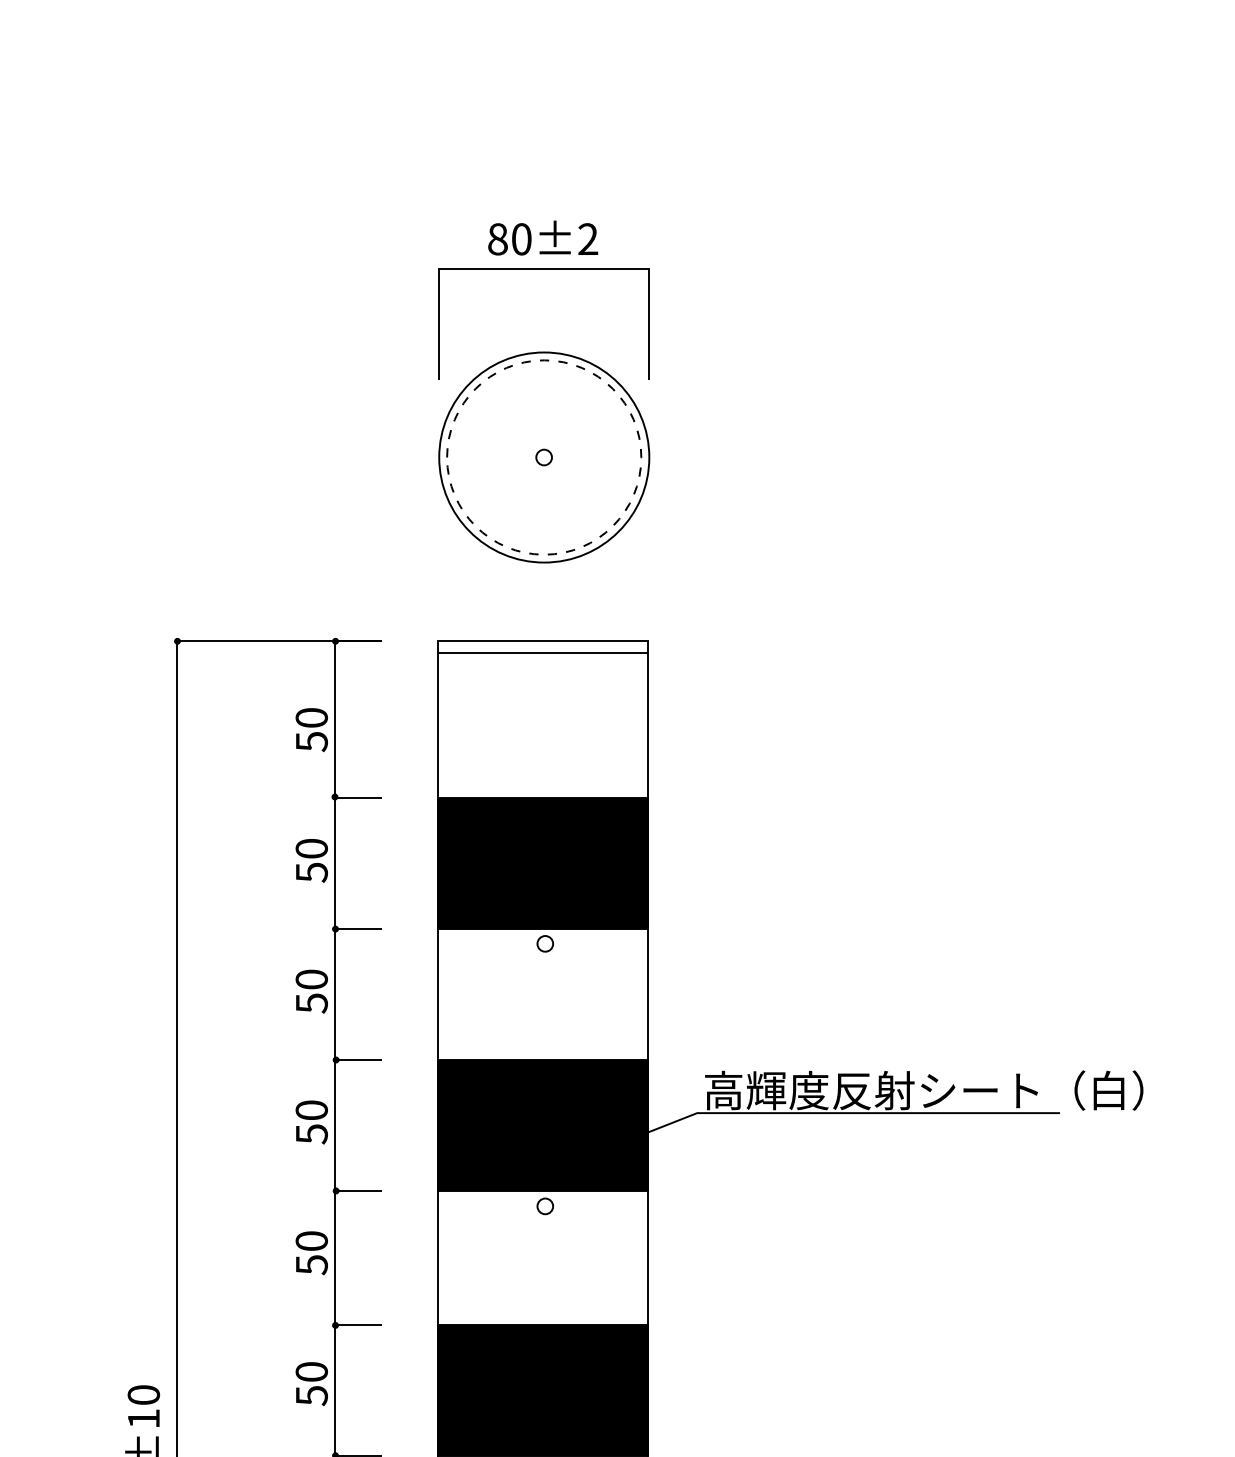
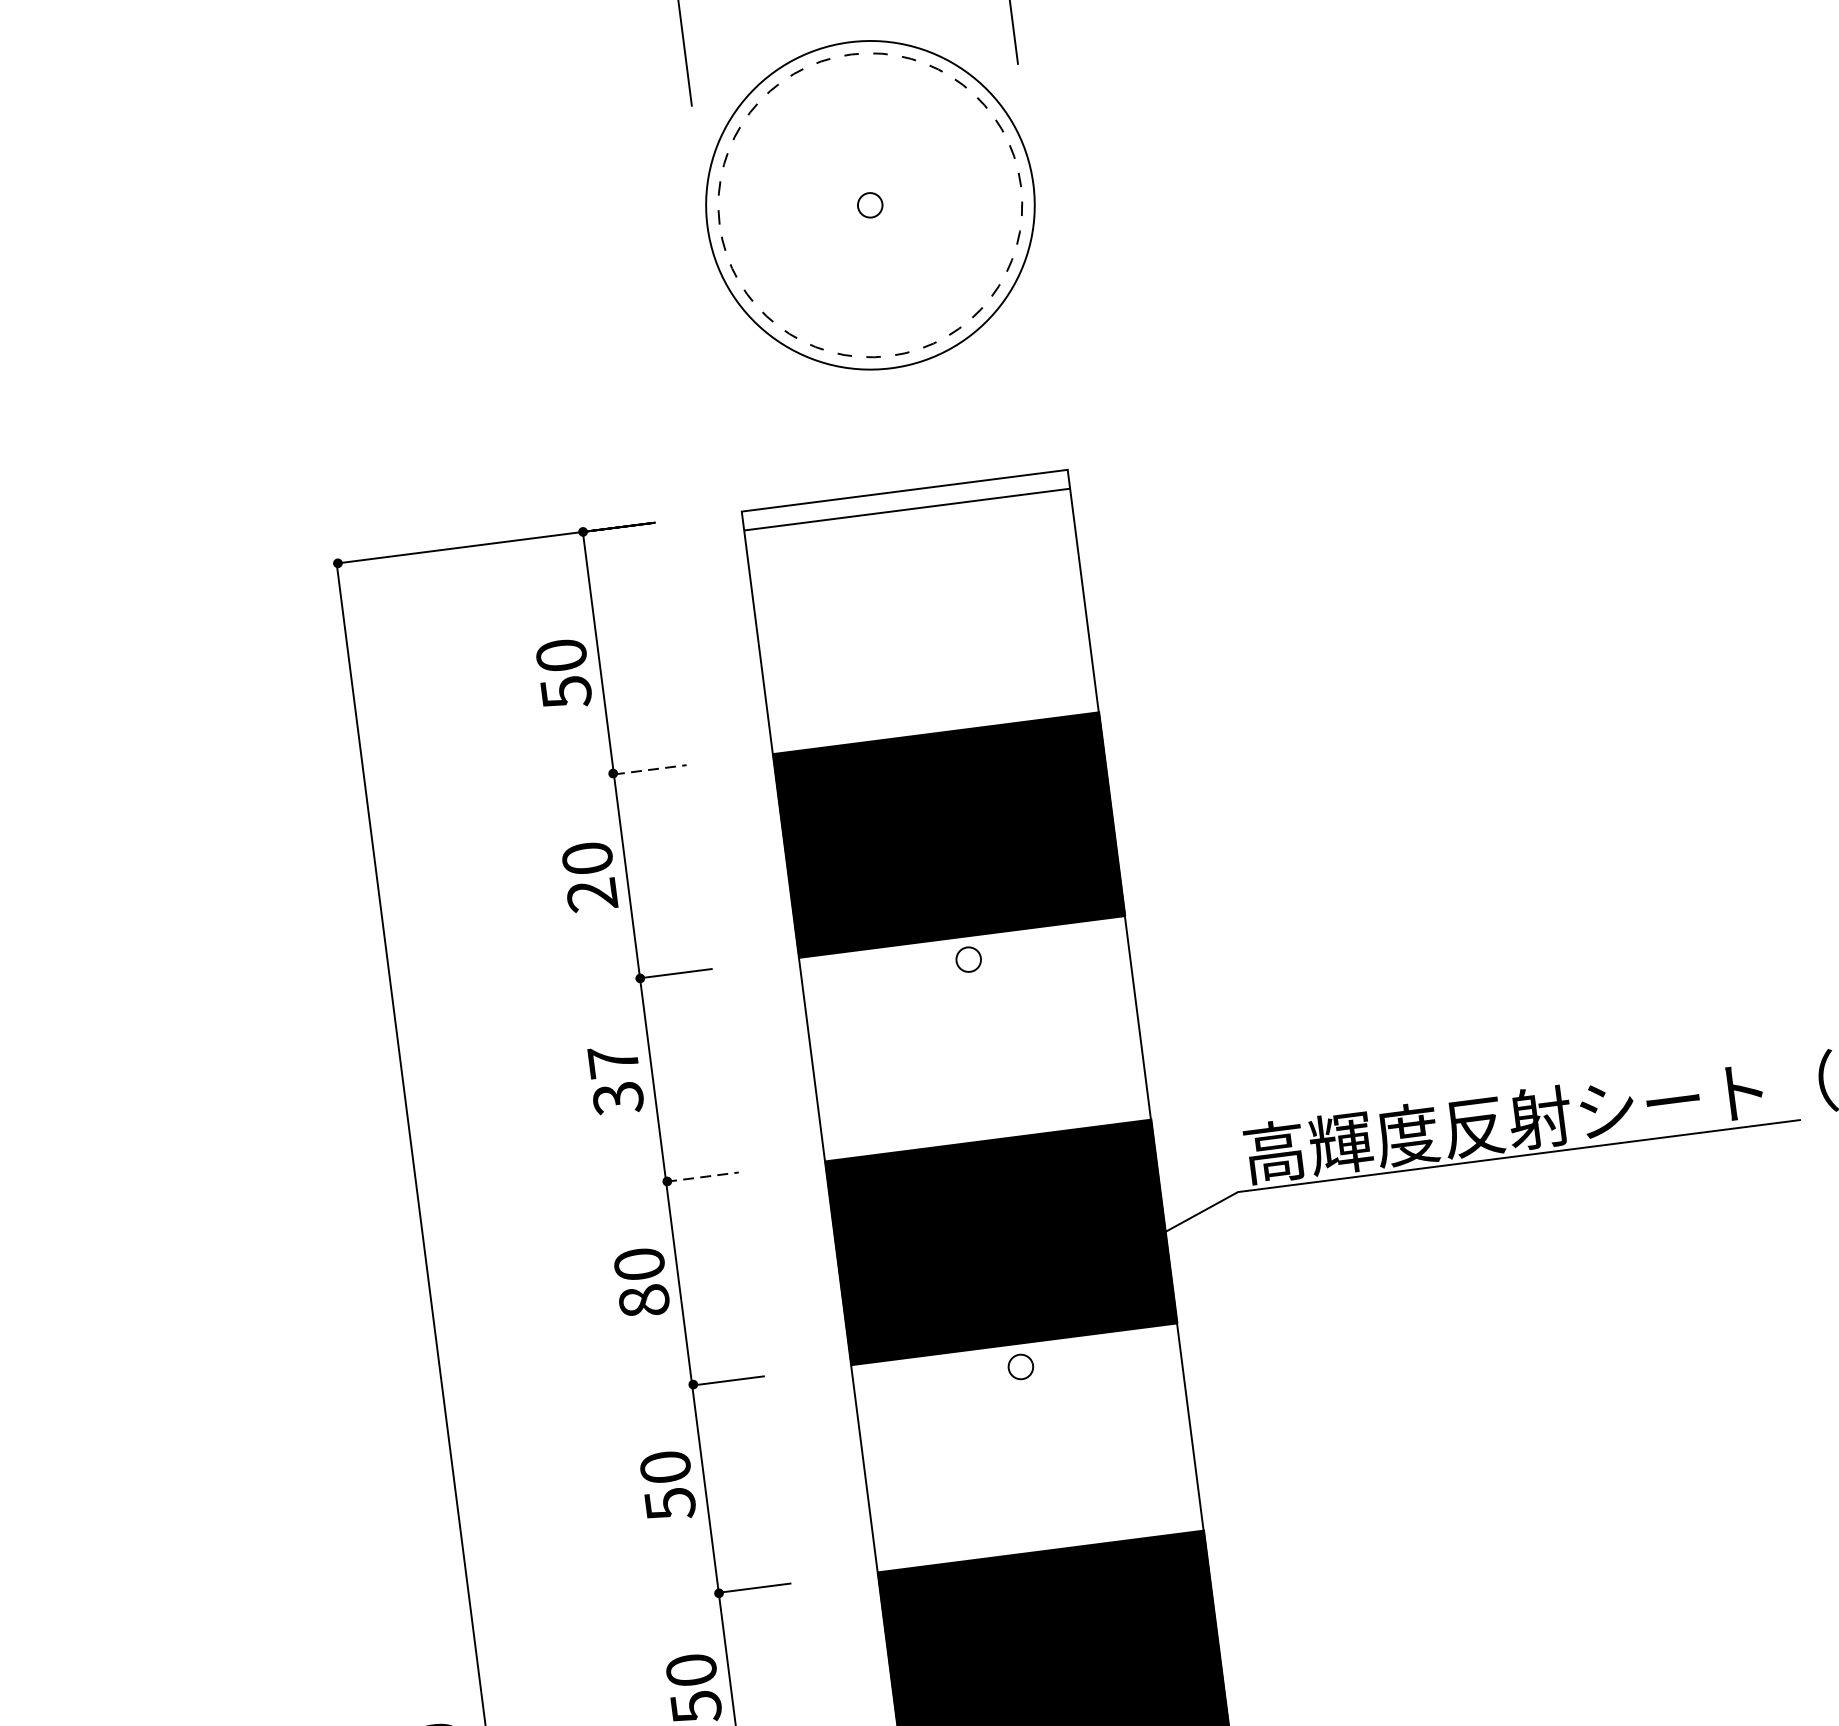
line: (359, 797) -> (651, 769), solid -> dashed
text: (311, 872) -> (591, 895), 50 -> 20
text: (311, 991) -> (615, 1080), 50 -> 37
line: (359, 1060) -> (703, 1177), solid -> dashed
text: (311, 1134) -> (643, 1301), 50 -> 80

